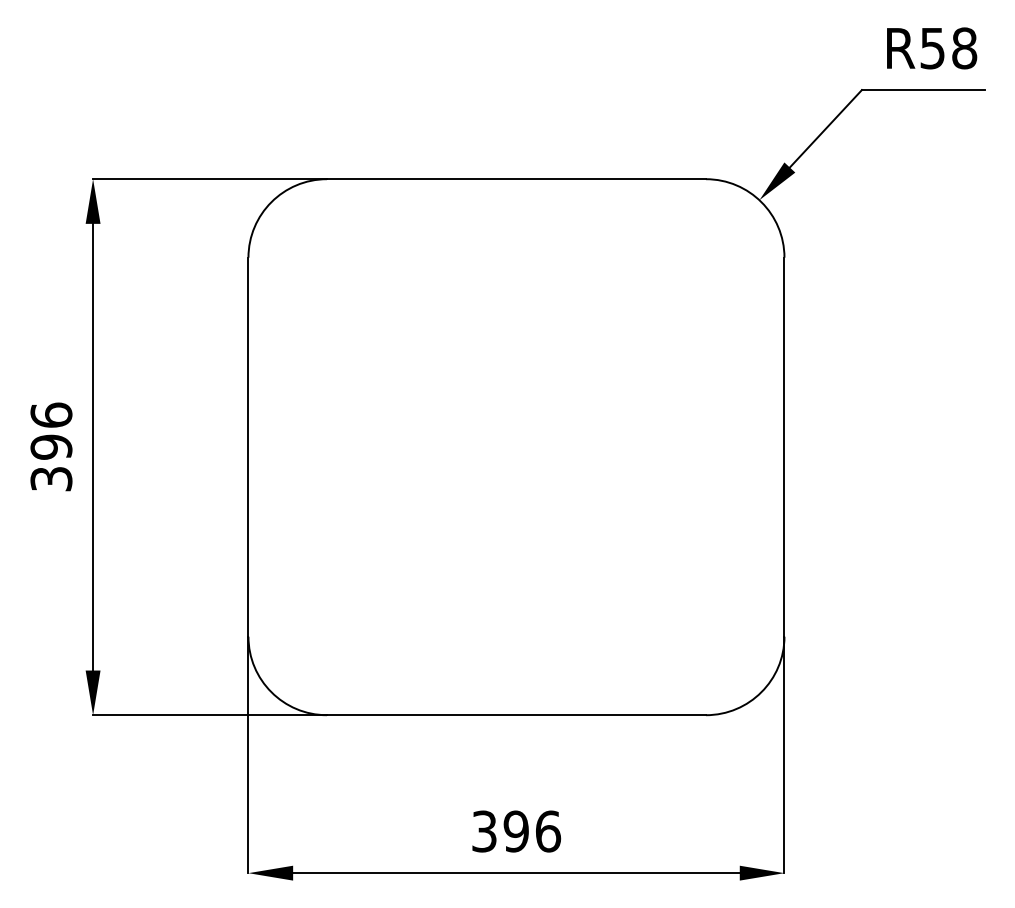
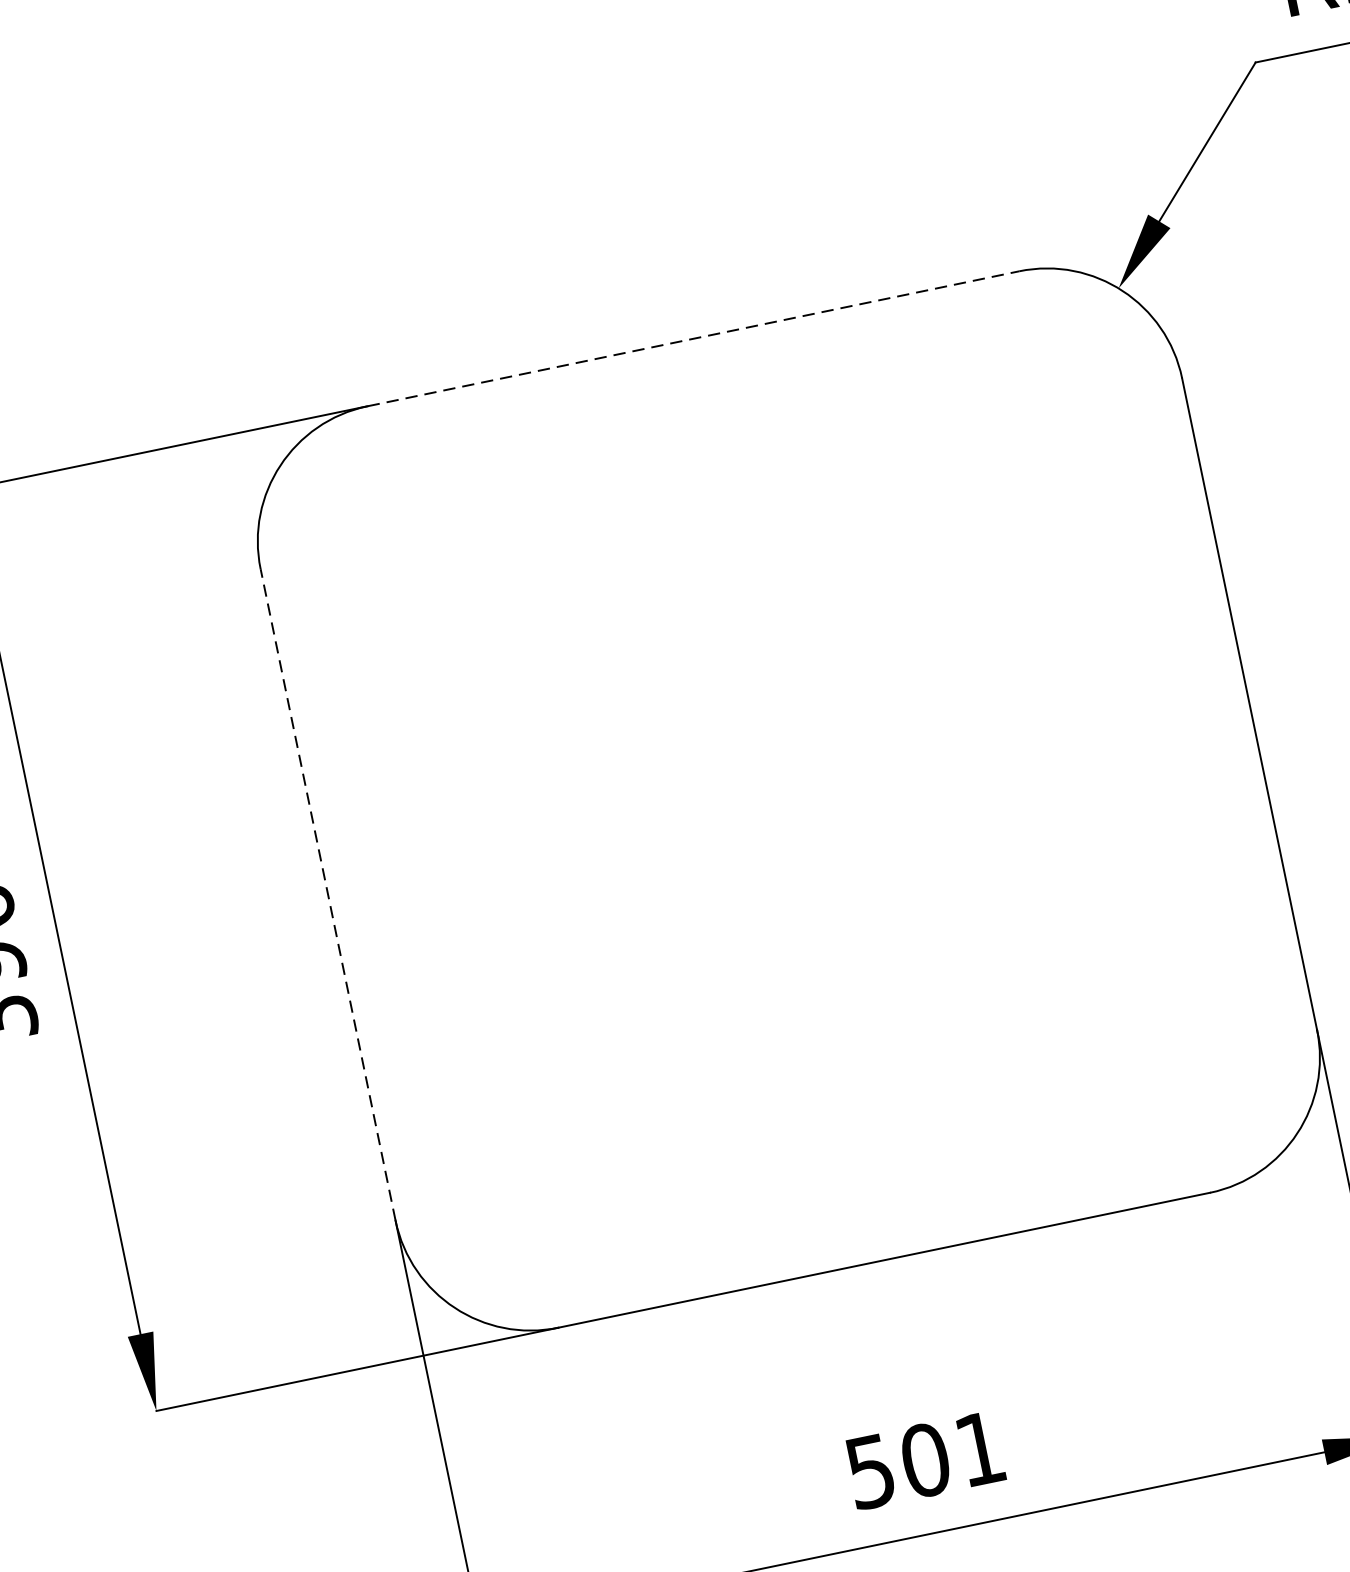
line: (516, 179) -> (693, 339), solid -> dashed
line: (248, 446) -> (327, 893), solid -> dashed
text: (517, 831) -> (927, 1459), 396 -> 501

